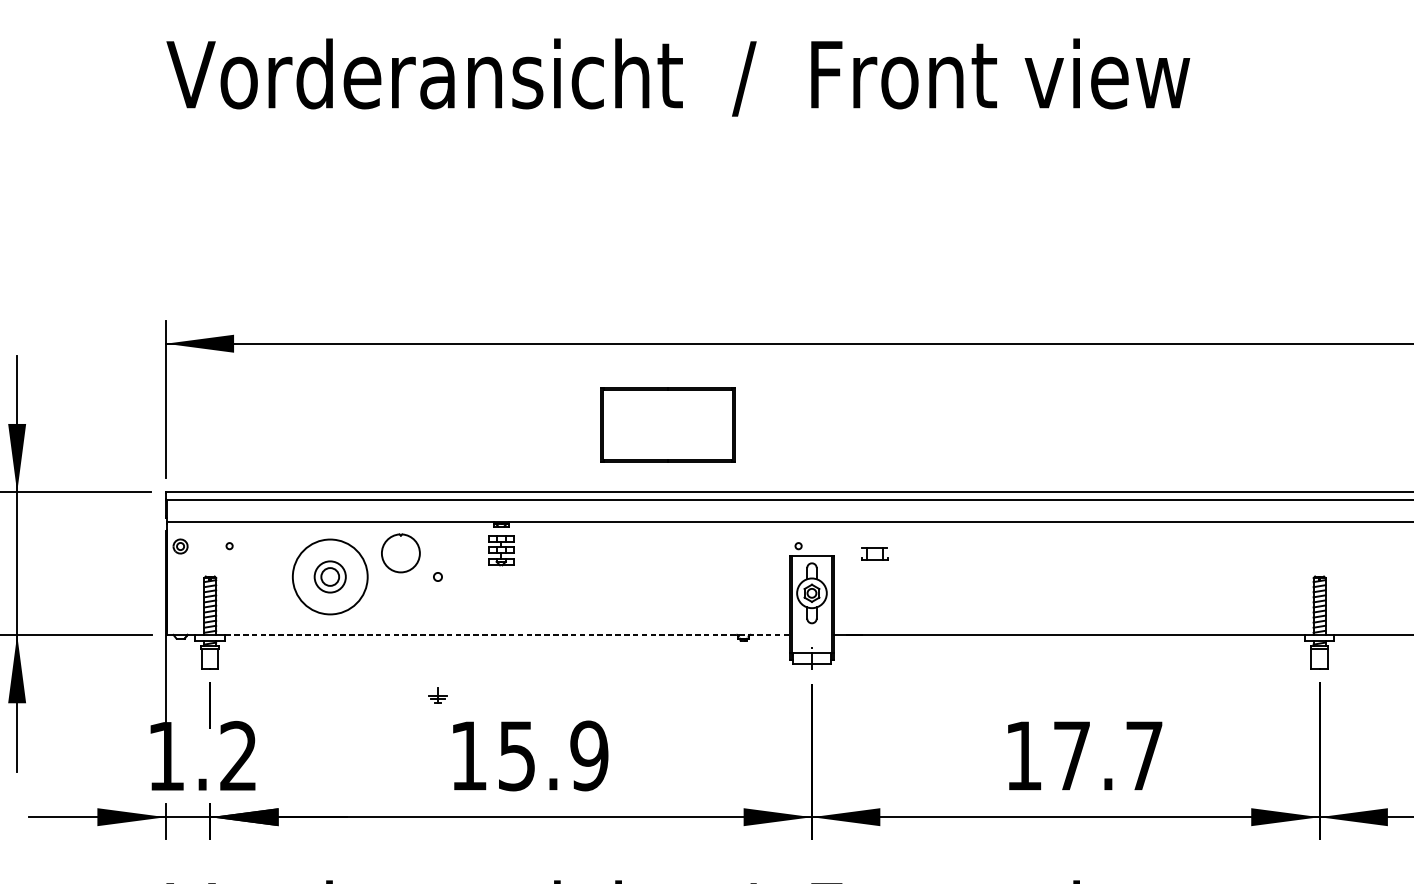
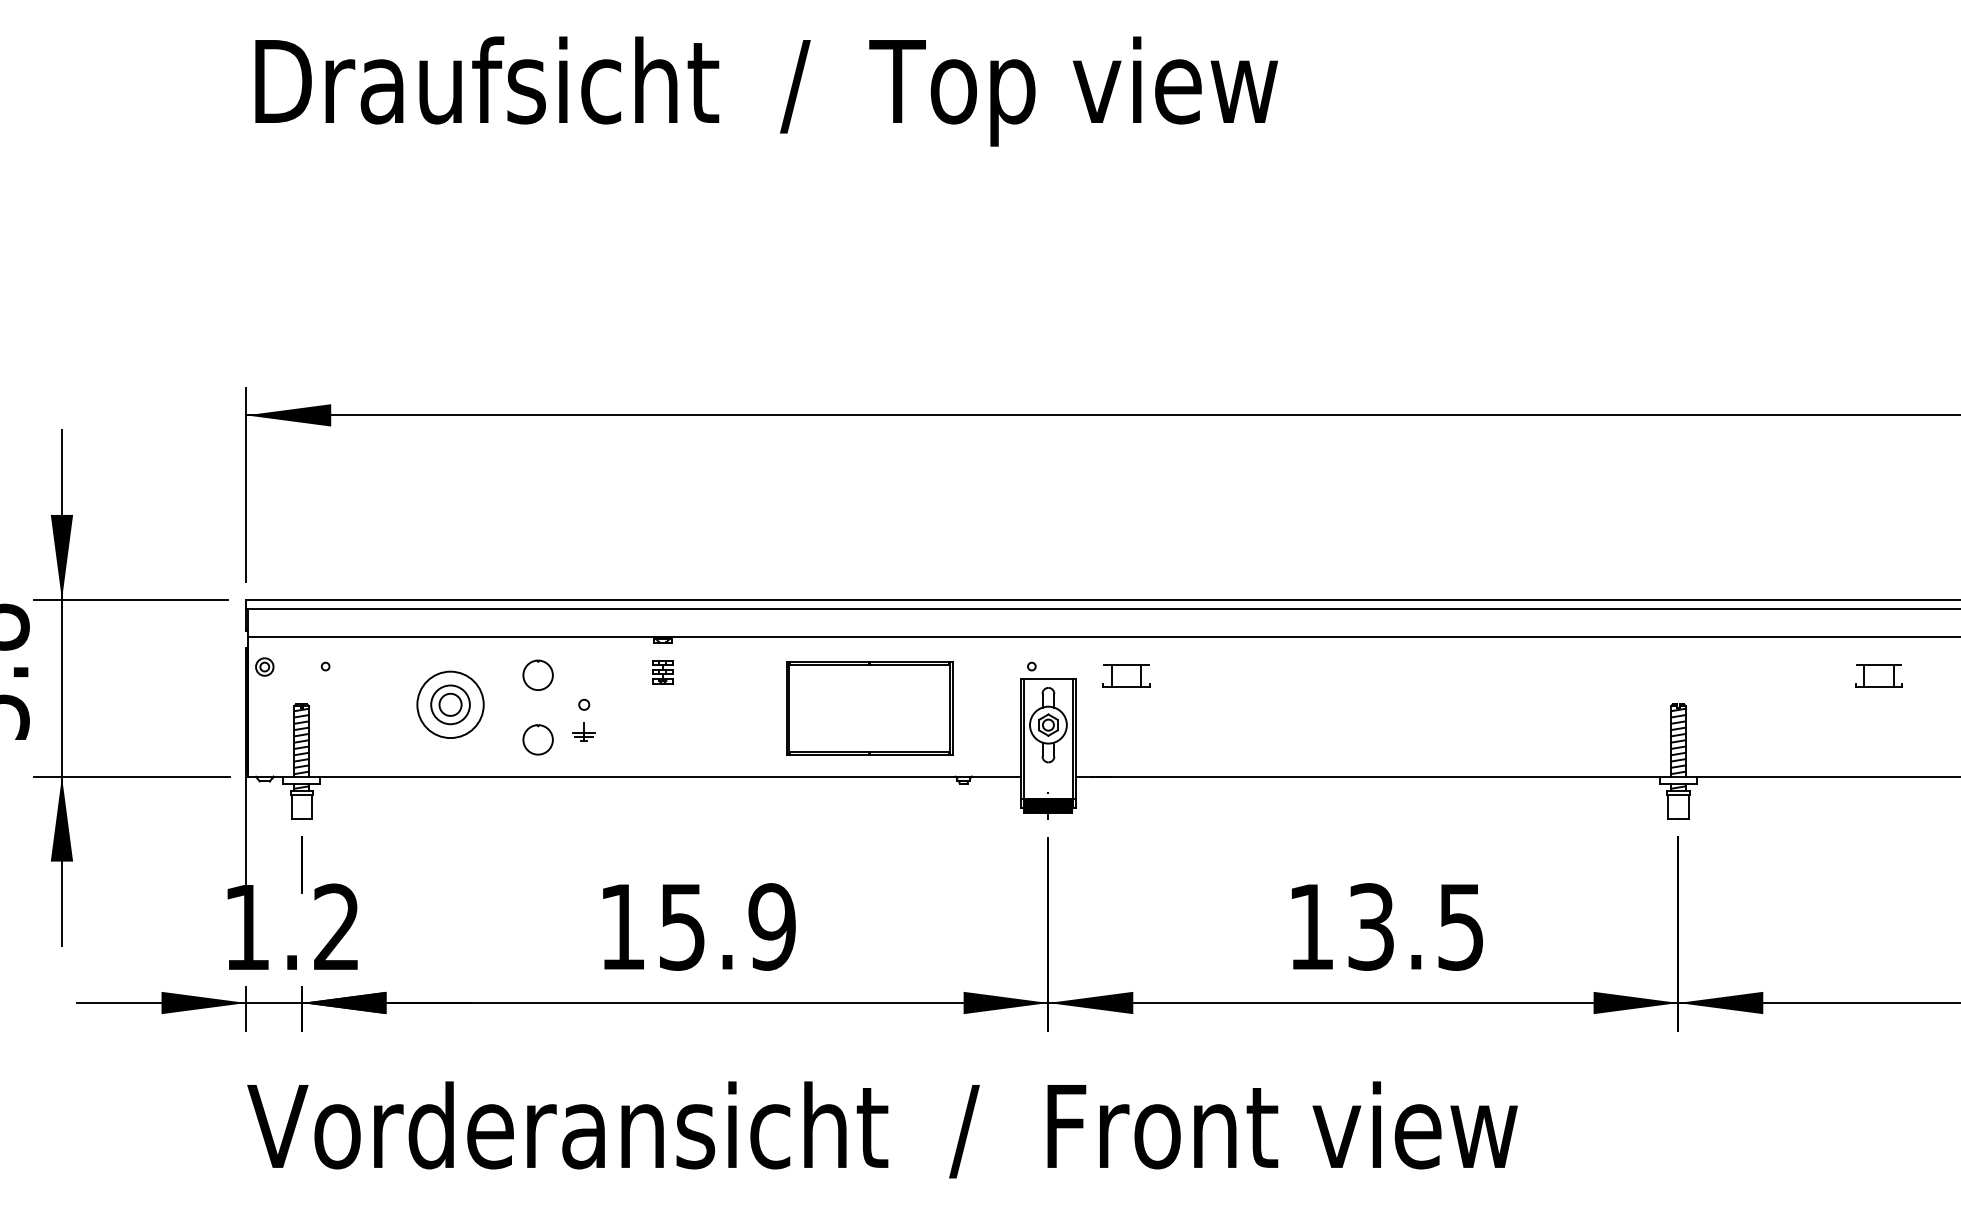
text: (678, 82) -> (882, 91), Vorderansicht  /  Front view -> Draufsicht  /  Top view
part: (667, 425) -> (869, 708), moved
part: (501, 550) -> (662, 672), size x0.62
part: (400, 552) -> (537, 674), size x0.62
part: (874, 553) -> (1126, 675), size x1.43
circle: (330, 576) -> (450, 704), size x0.71
part: (400, 604) -> (537, 739), added
line: (507, 634) -> (670, 776), dashed -> solid
hatch: (812, 658) -> (1048, 805), added
part: (437, 695) -> (583, 731), moved
text: (1107, 755) -> (1415, 926), 17.7 -> 13.5

